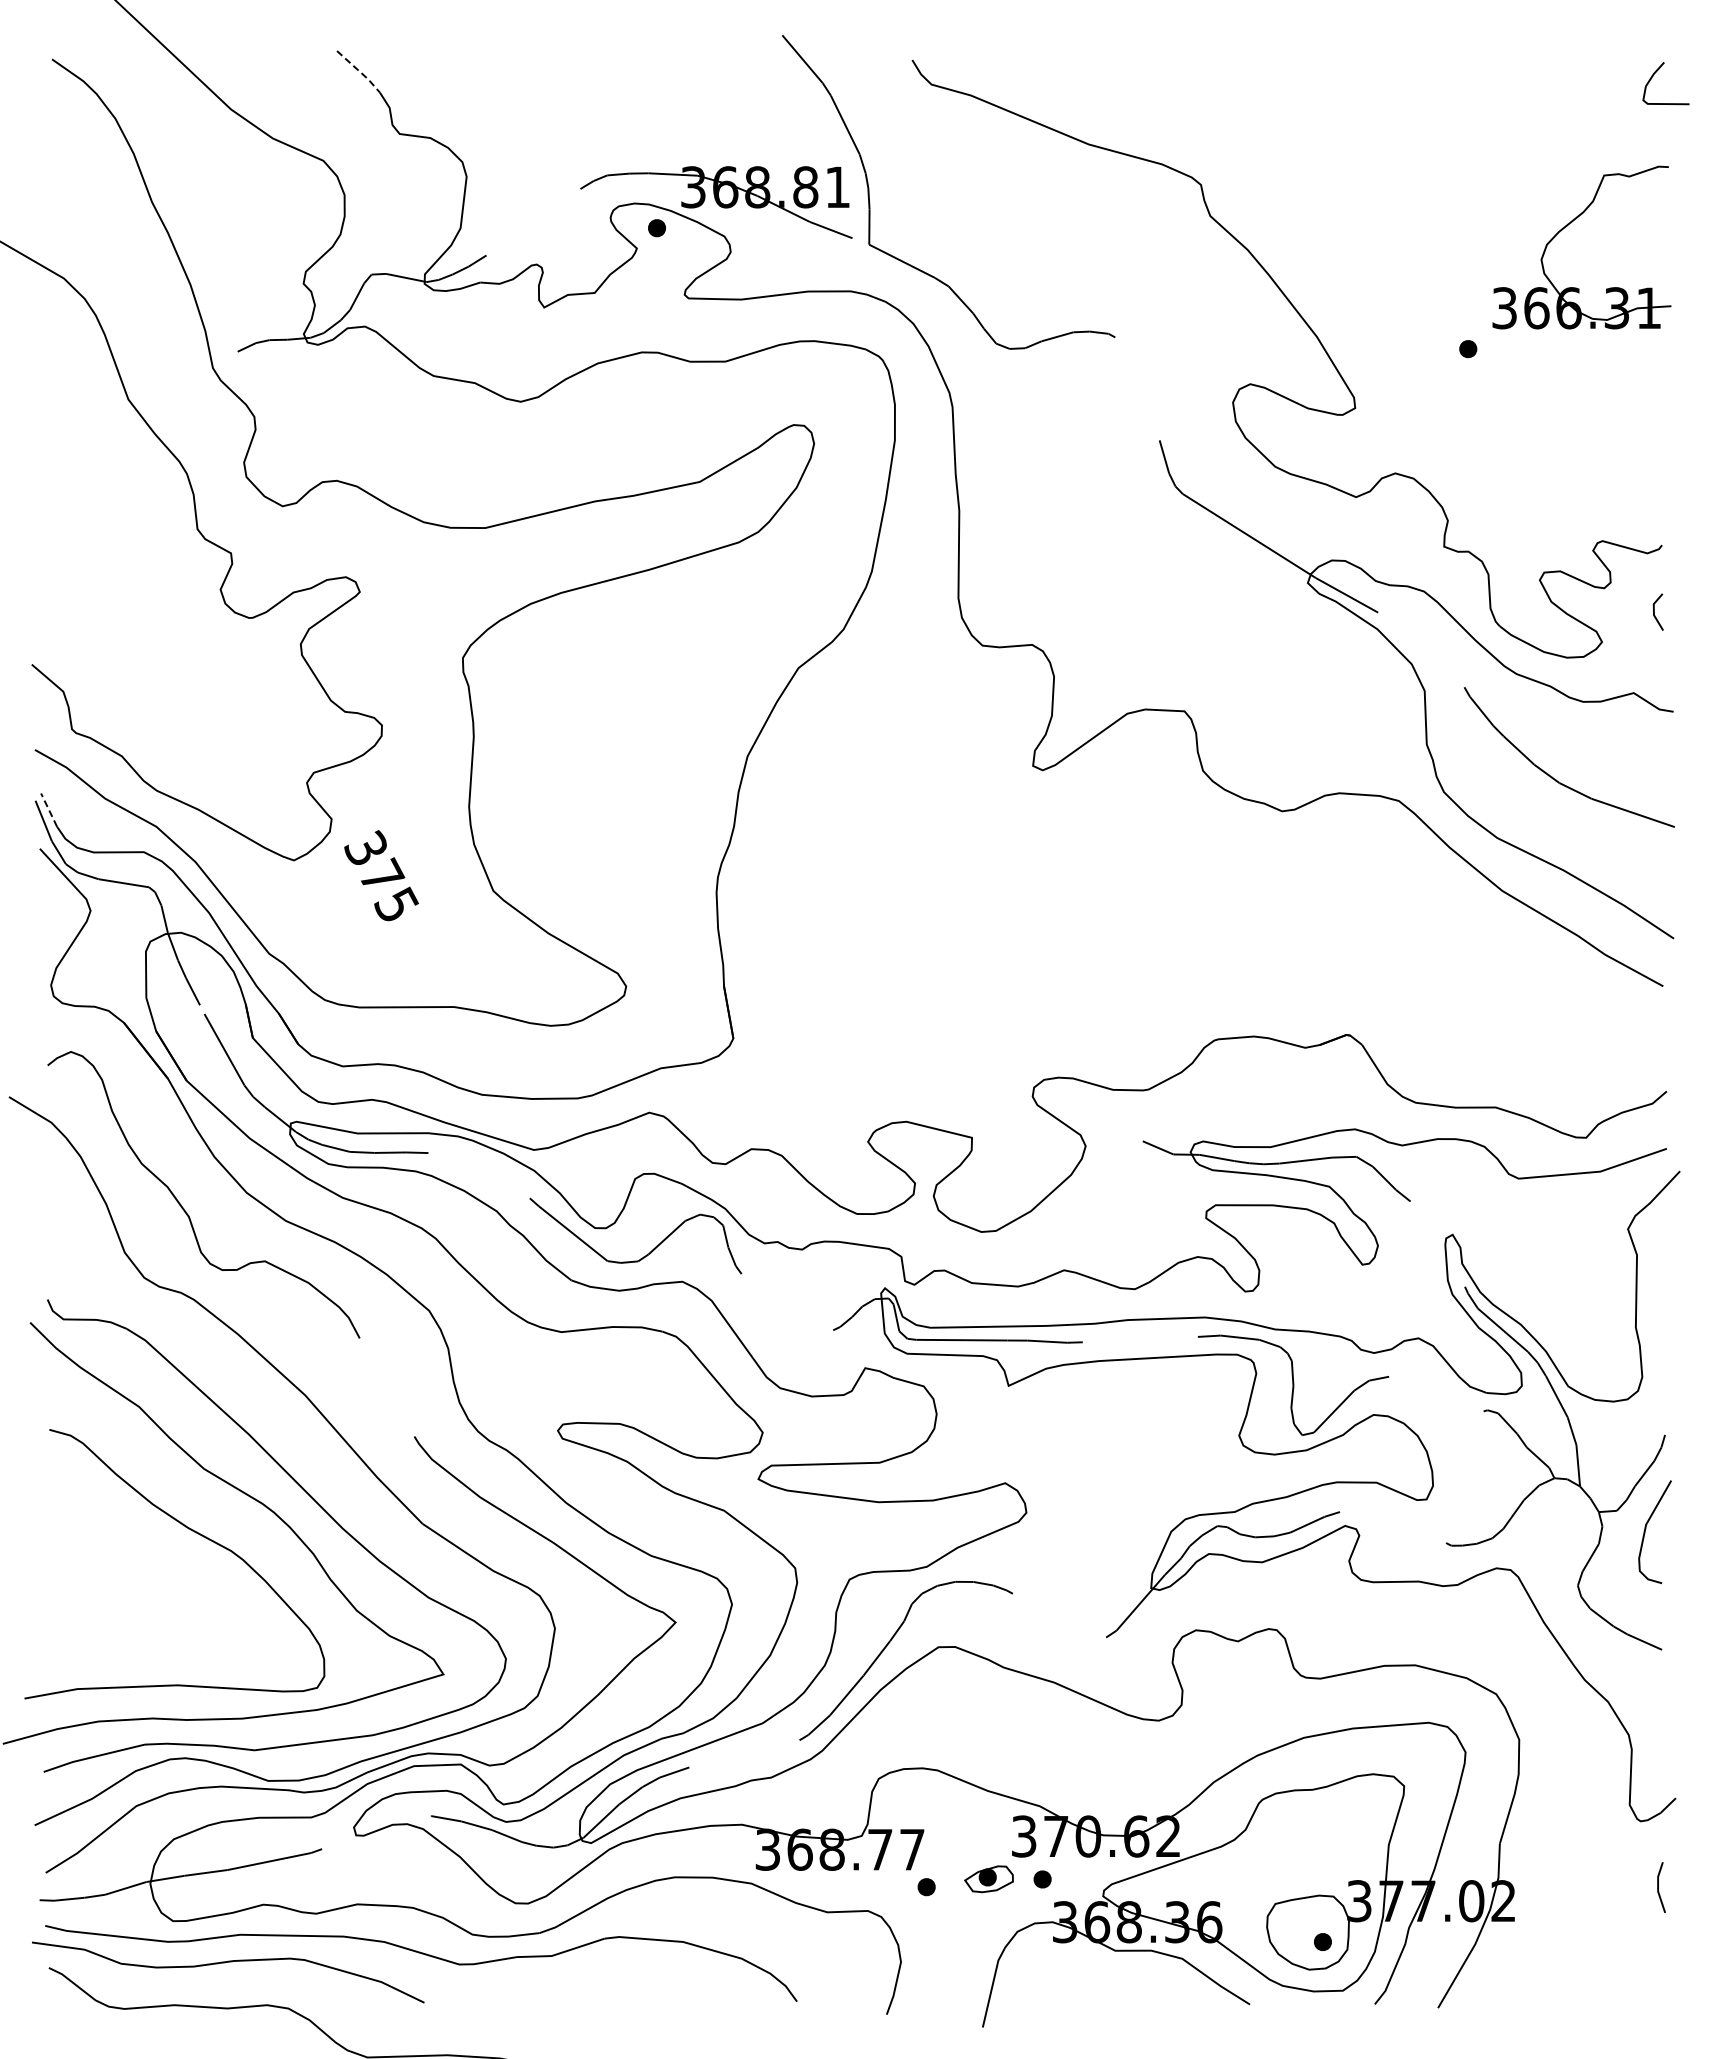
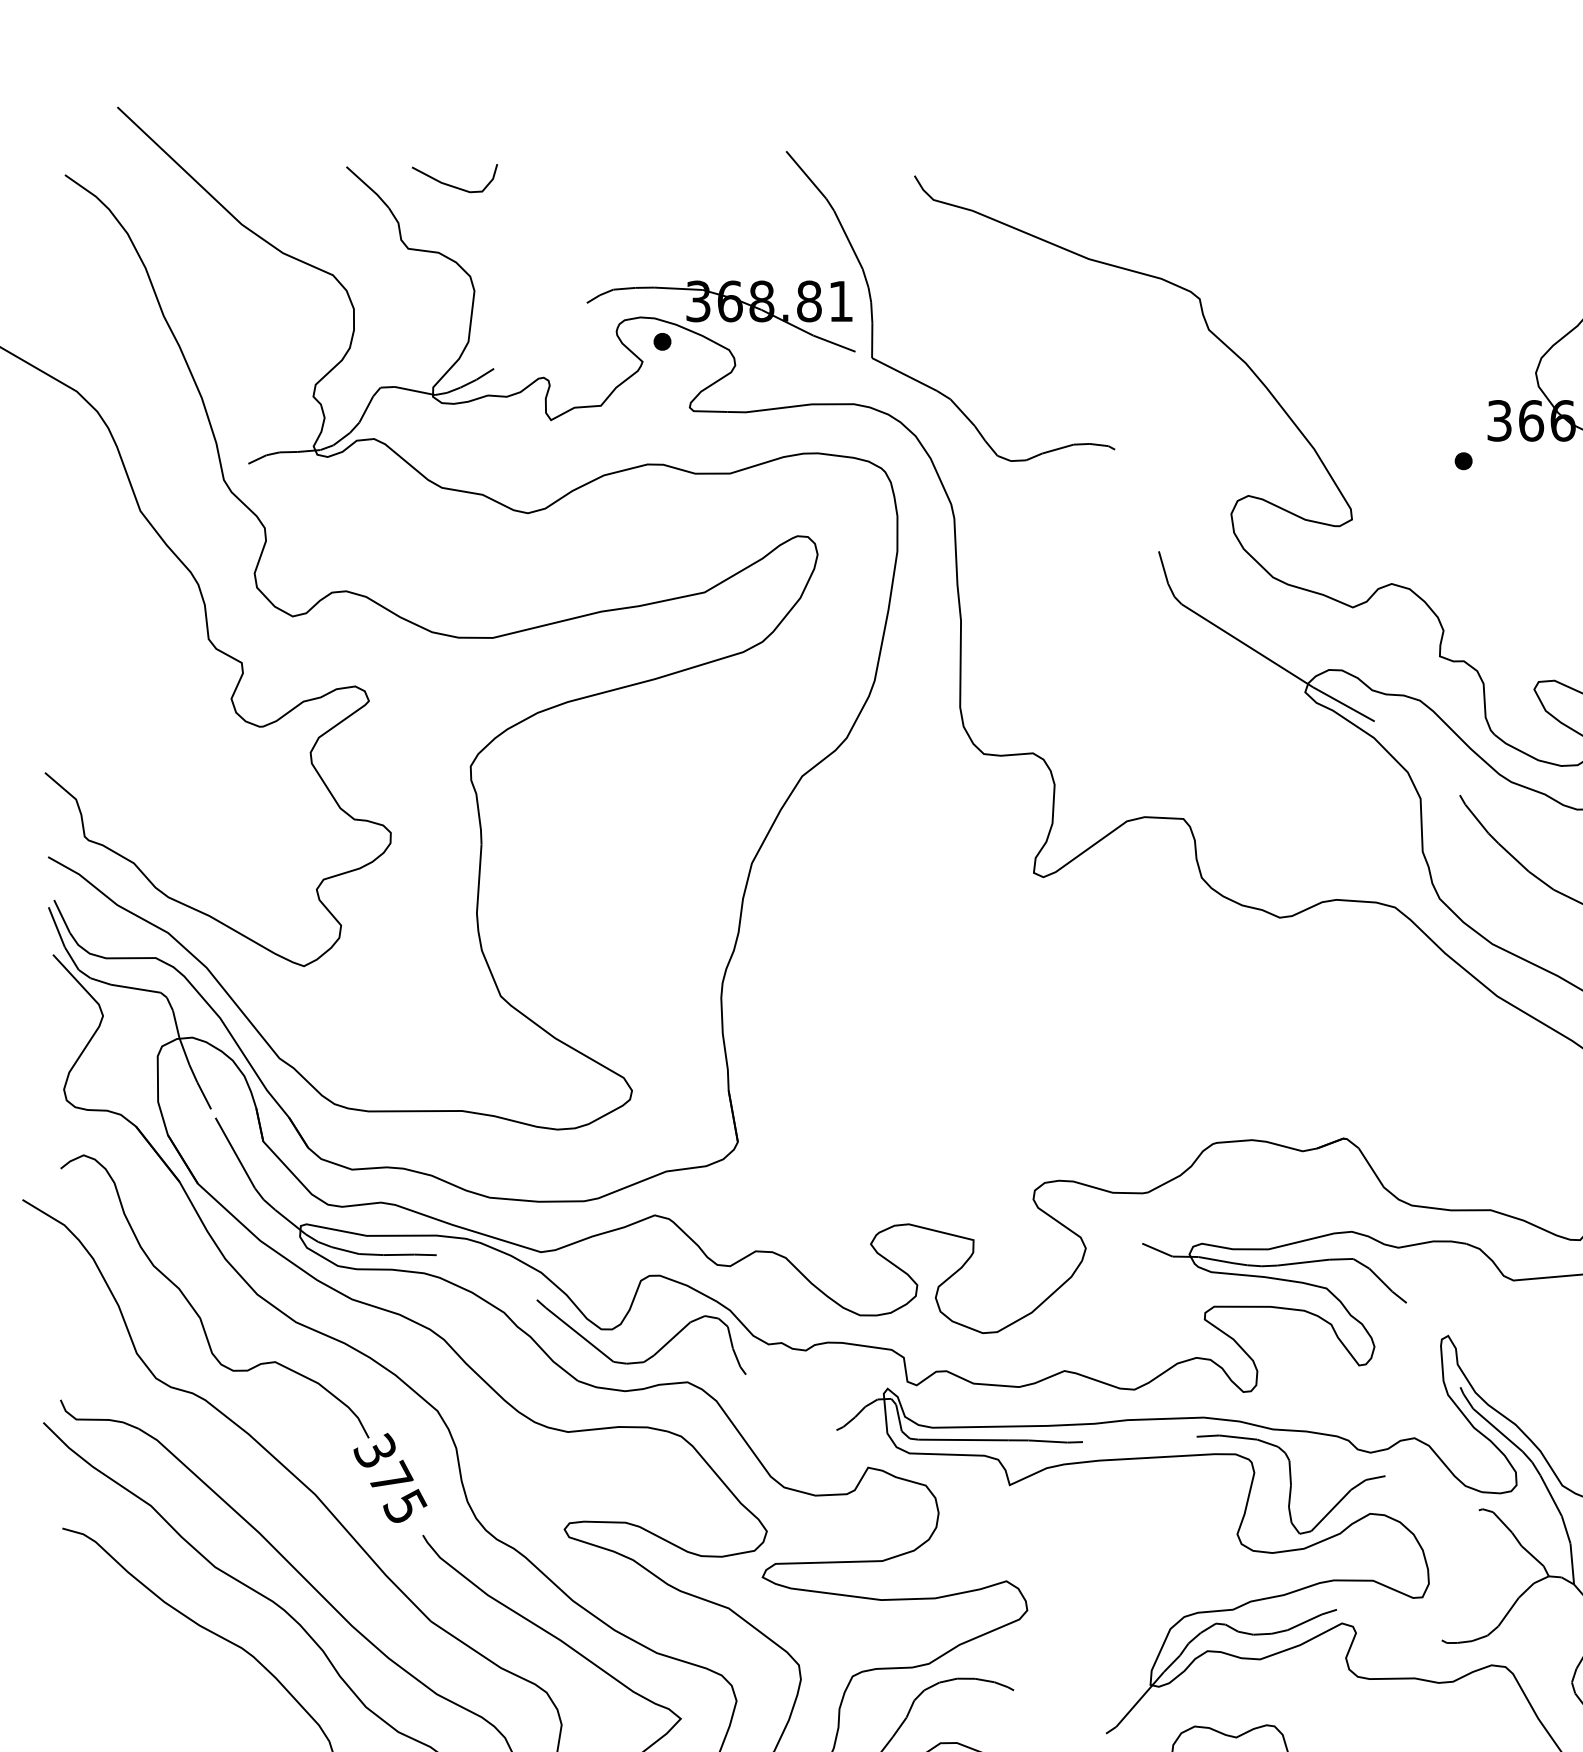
curve: (443, 69) -> (451, 185), added
line: (360, 71) -> (369, 187), dashed -> solid
line: (48, 809) -> (61, 915), dashed -> solid
text: (381, 875) -> (390, 1477), moved

